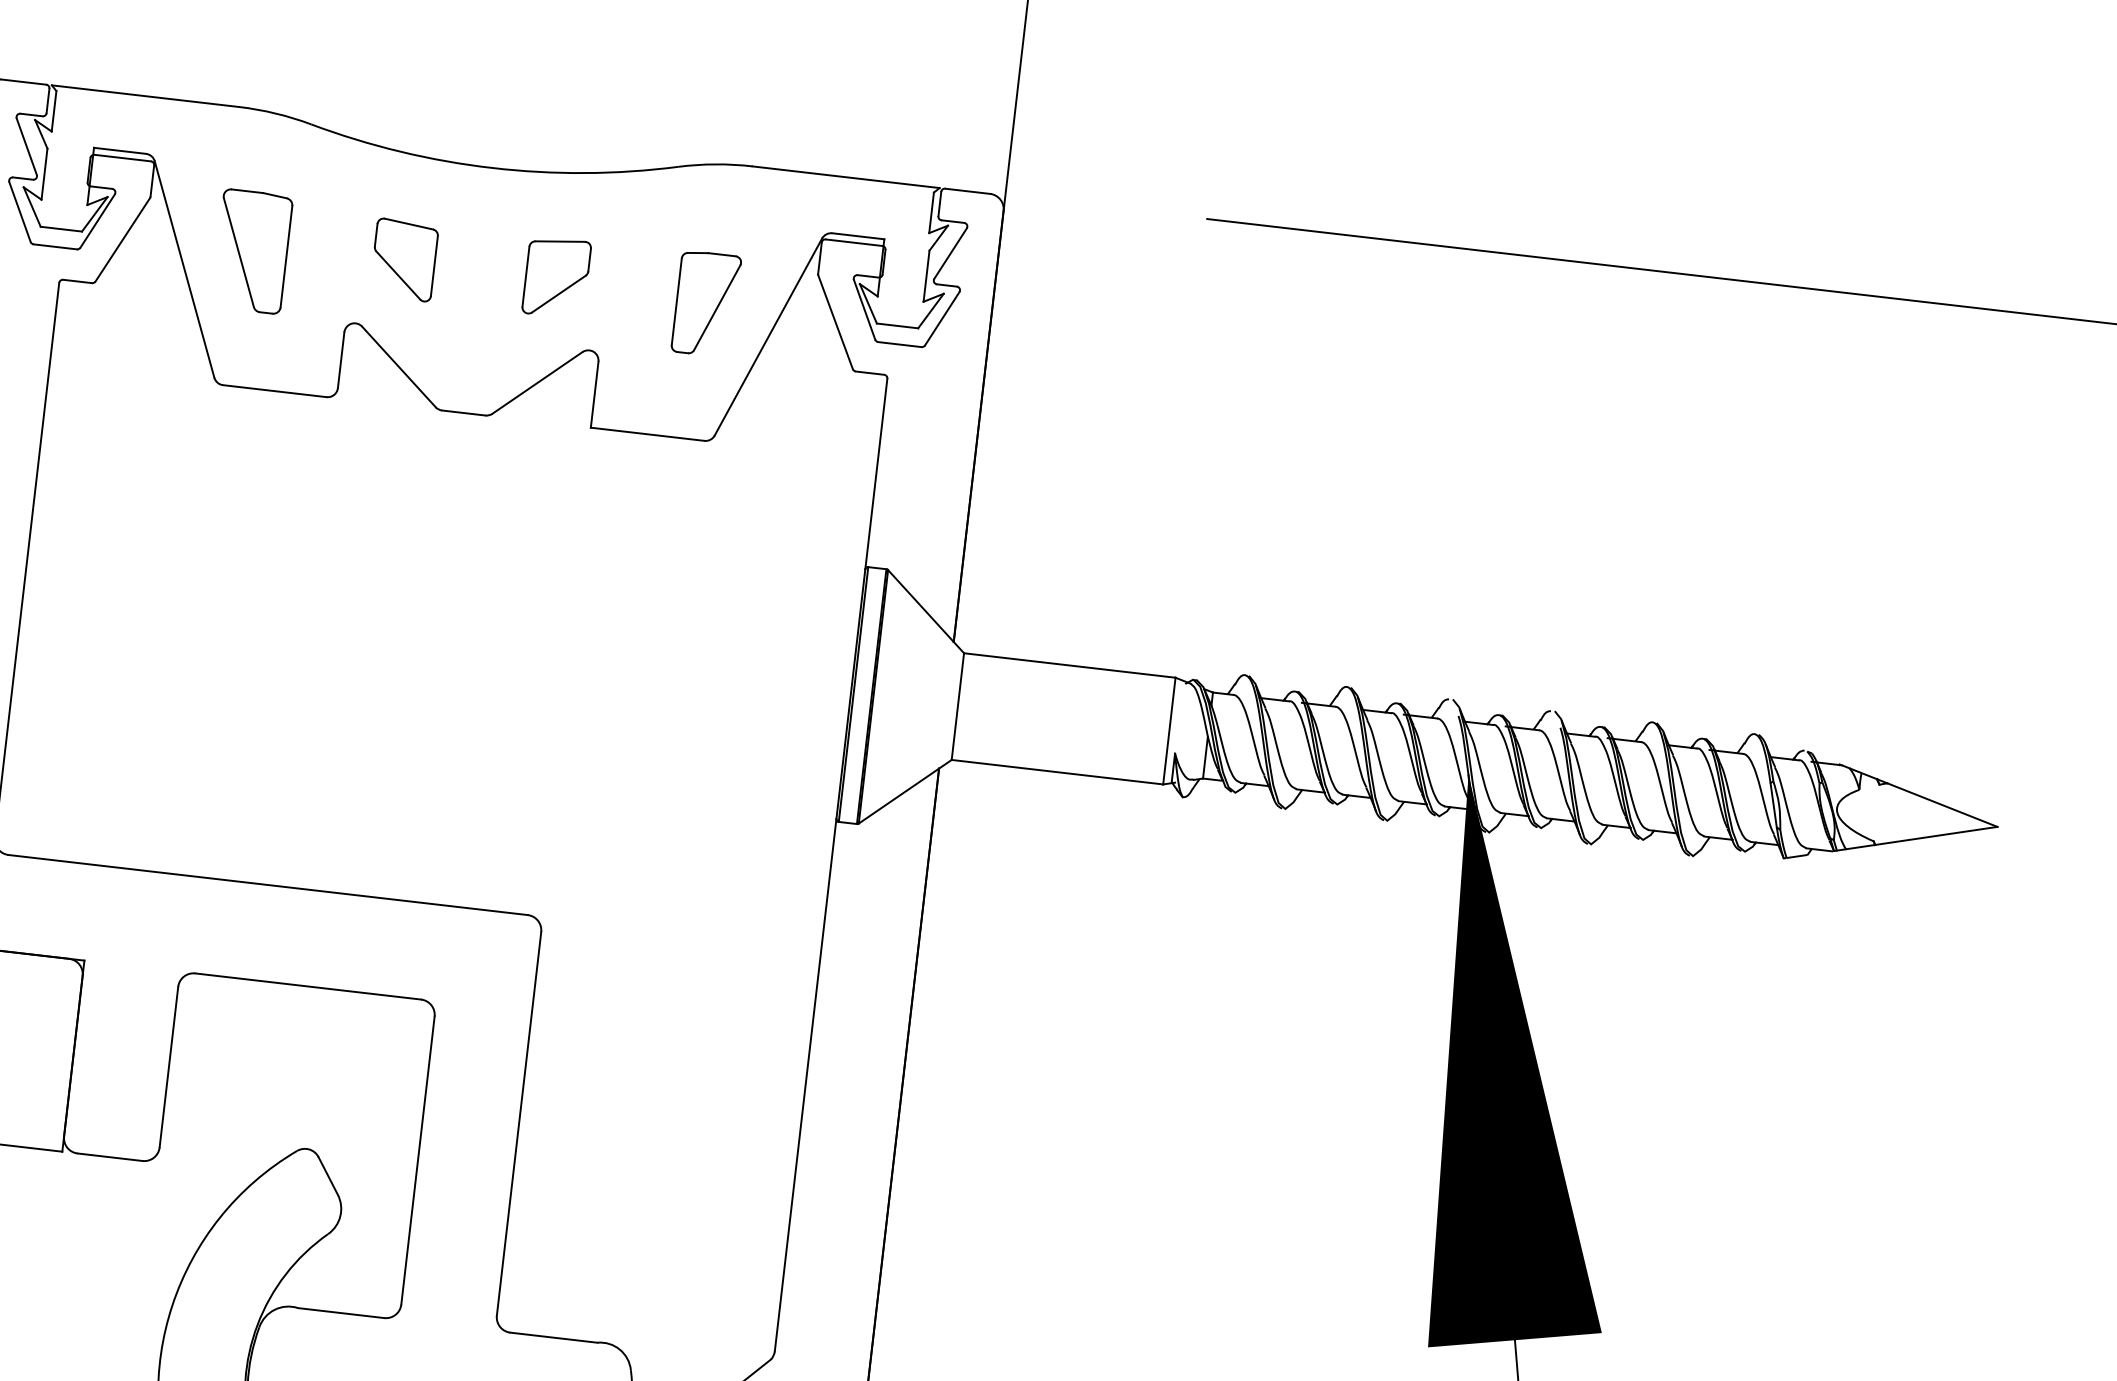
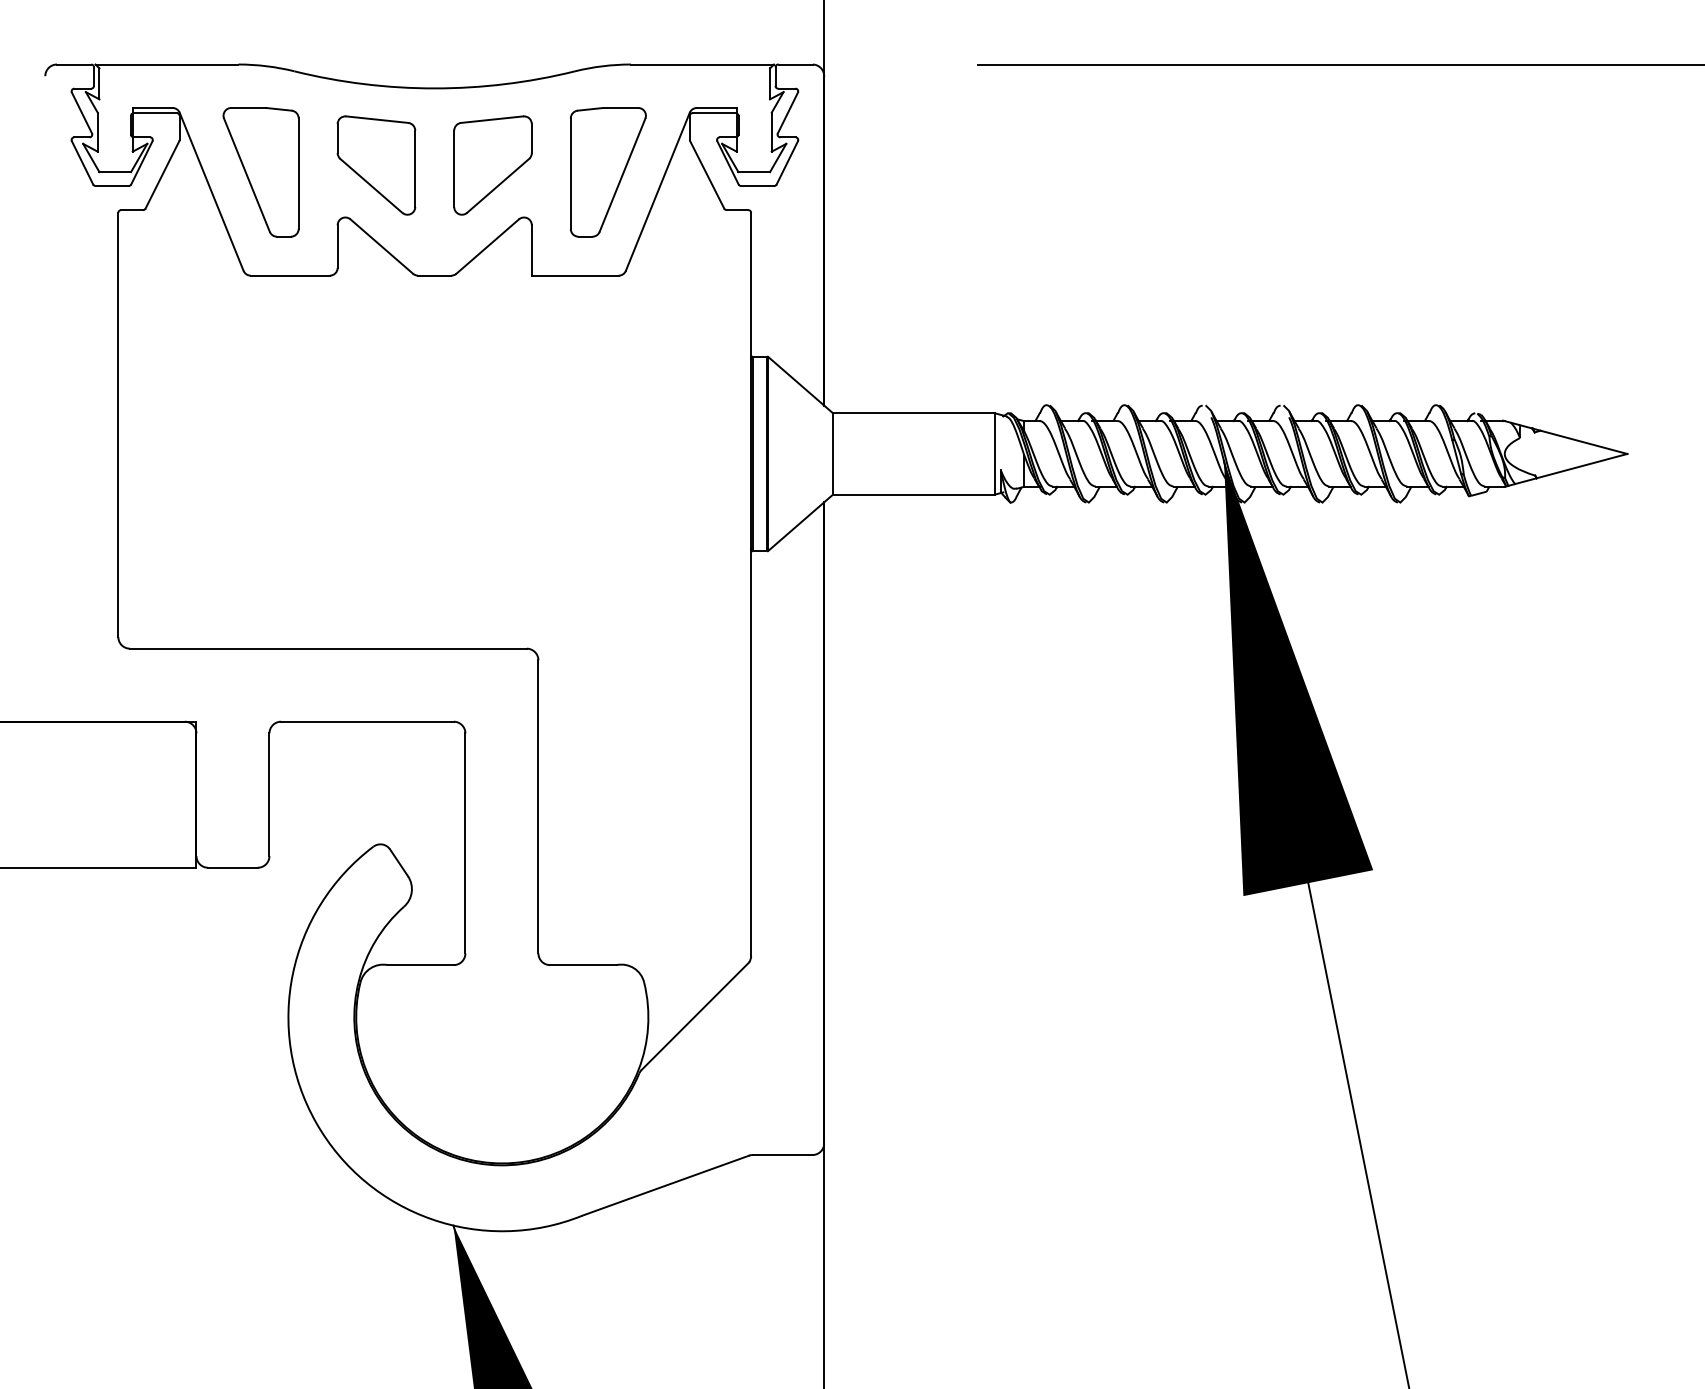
part: (251, 251) -> (260, 172), size x1.43
part: (404, 260) -> (376, 165), size x1.67
part: (556, 277) -> (492, 165), size x1.67
part: (705, 304) -> (607, 172), size x1.67

